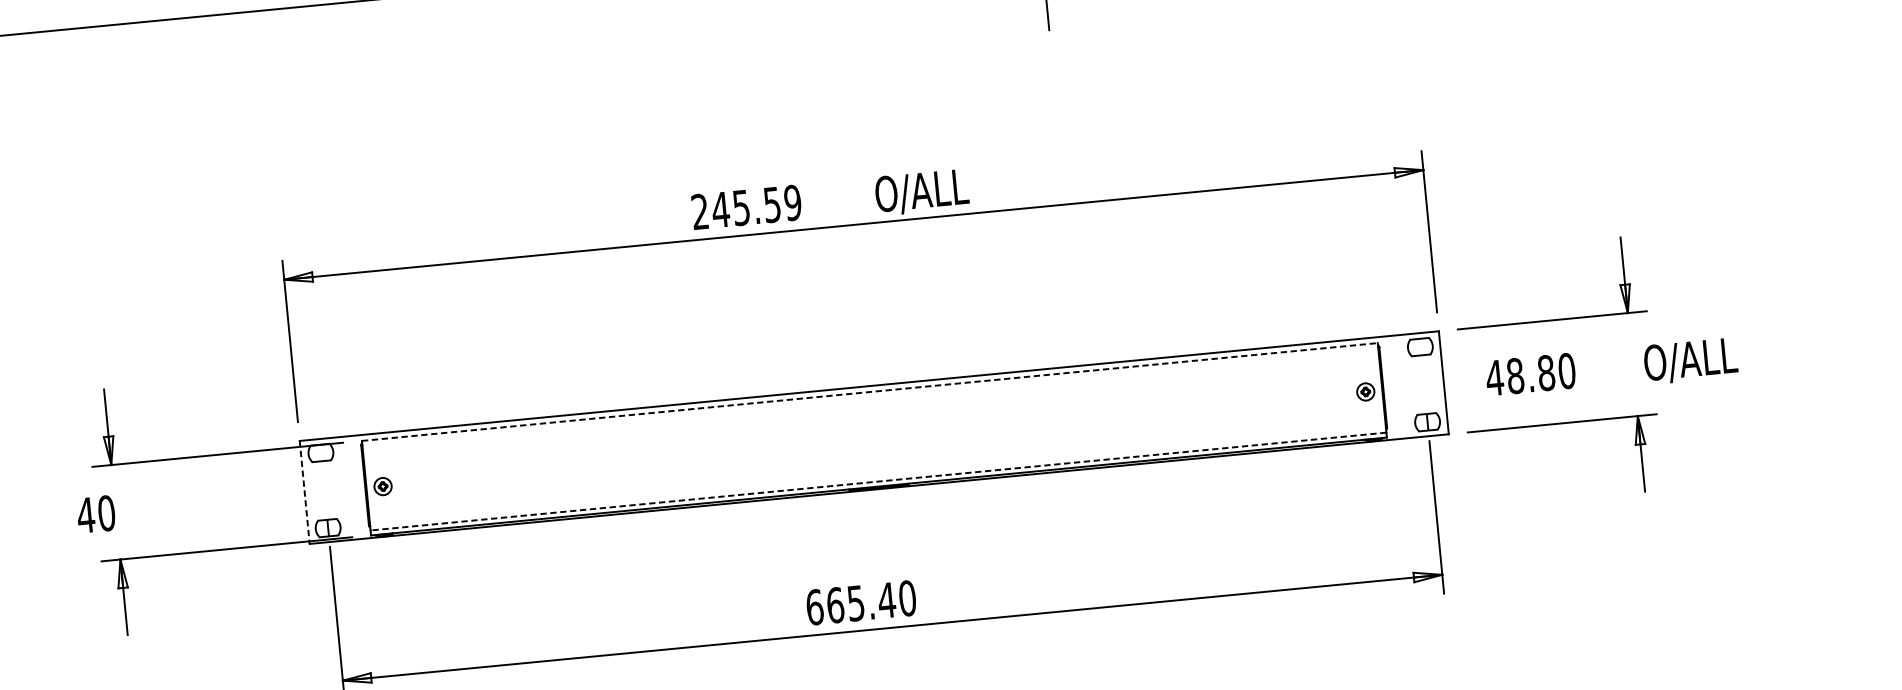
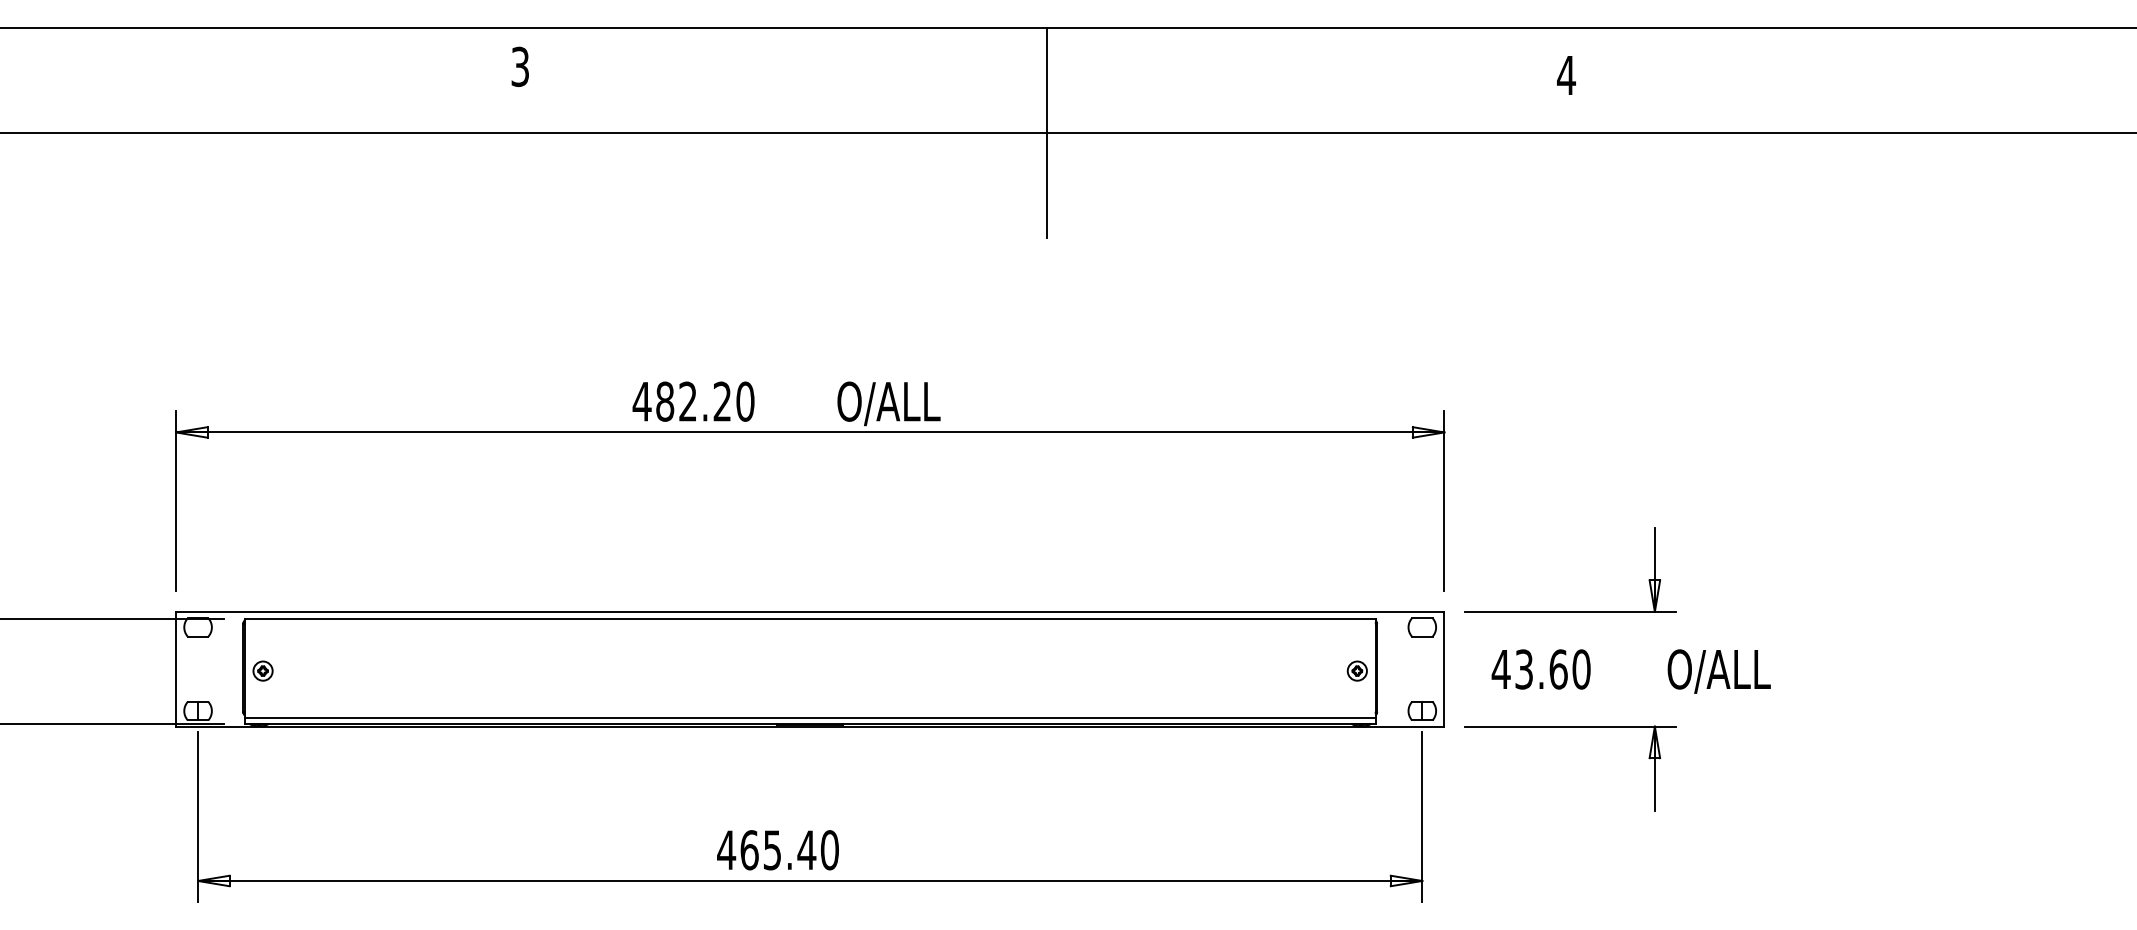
text: (746, 207) -> (693, 401), 245.59 -> 482.20
text: (1531, 374) -> (1541, 669), 48.80 -> 43.60
line: (870, 391) -> (810, 618), dashed -> solid
line: (878, 481) -> (810, 718), dashed -> solid
line: (305, 492) -> (176, 669), dashed -> solid
text: (814, 607) -> (726, 850), 665.40 -> 465.40

